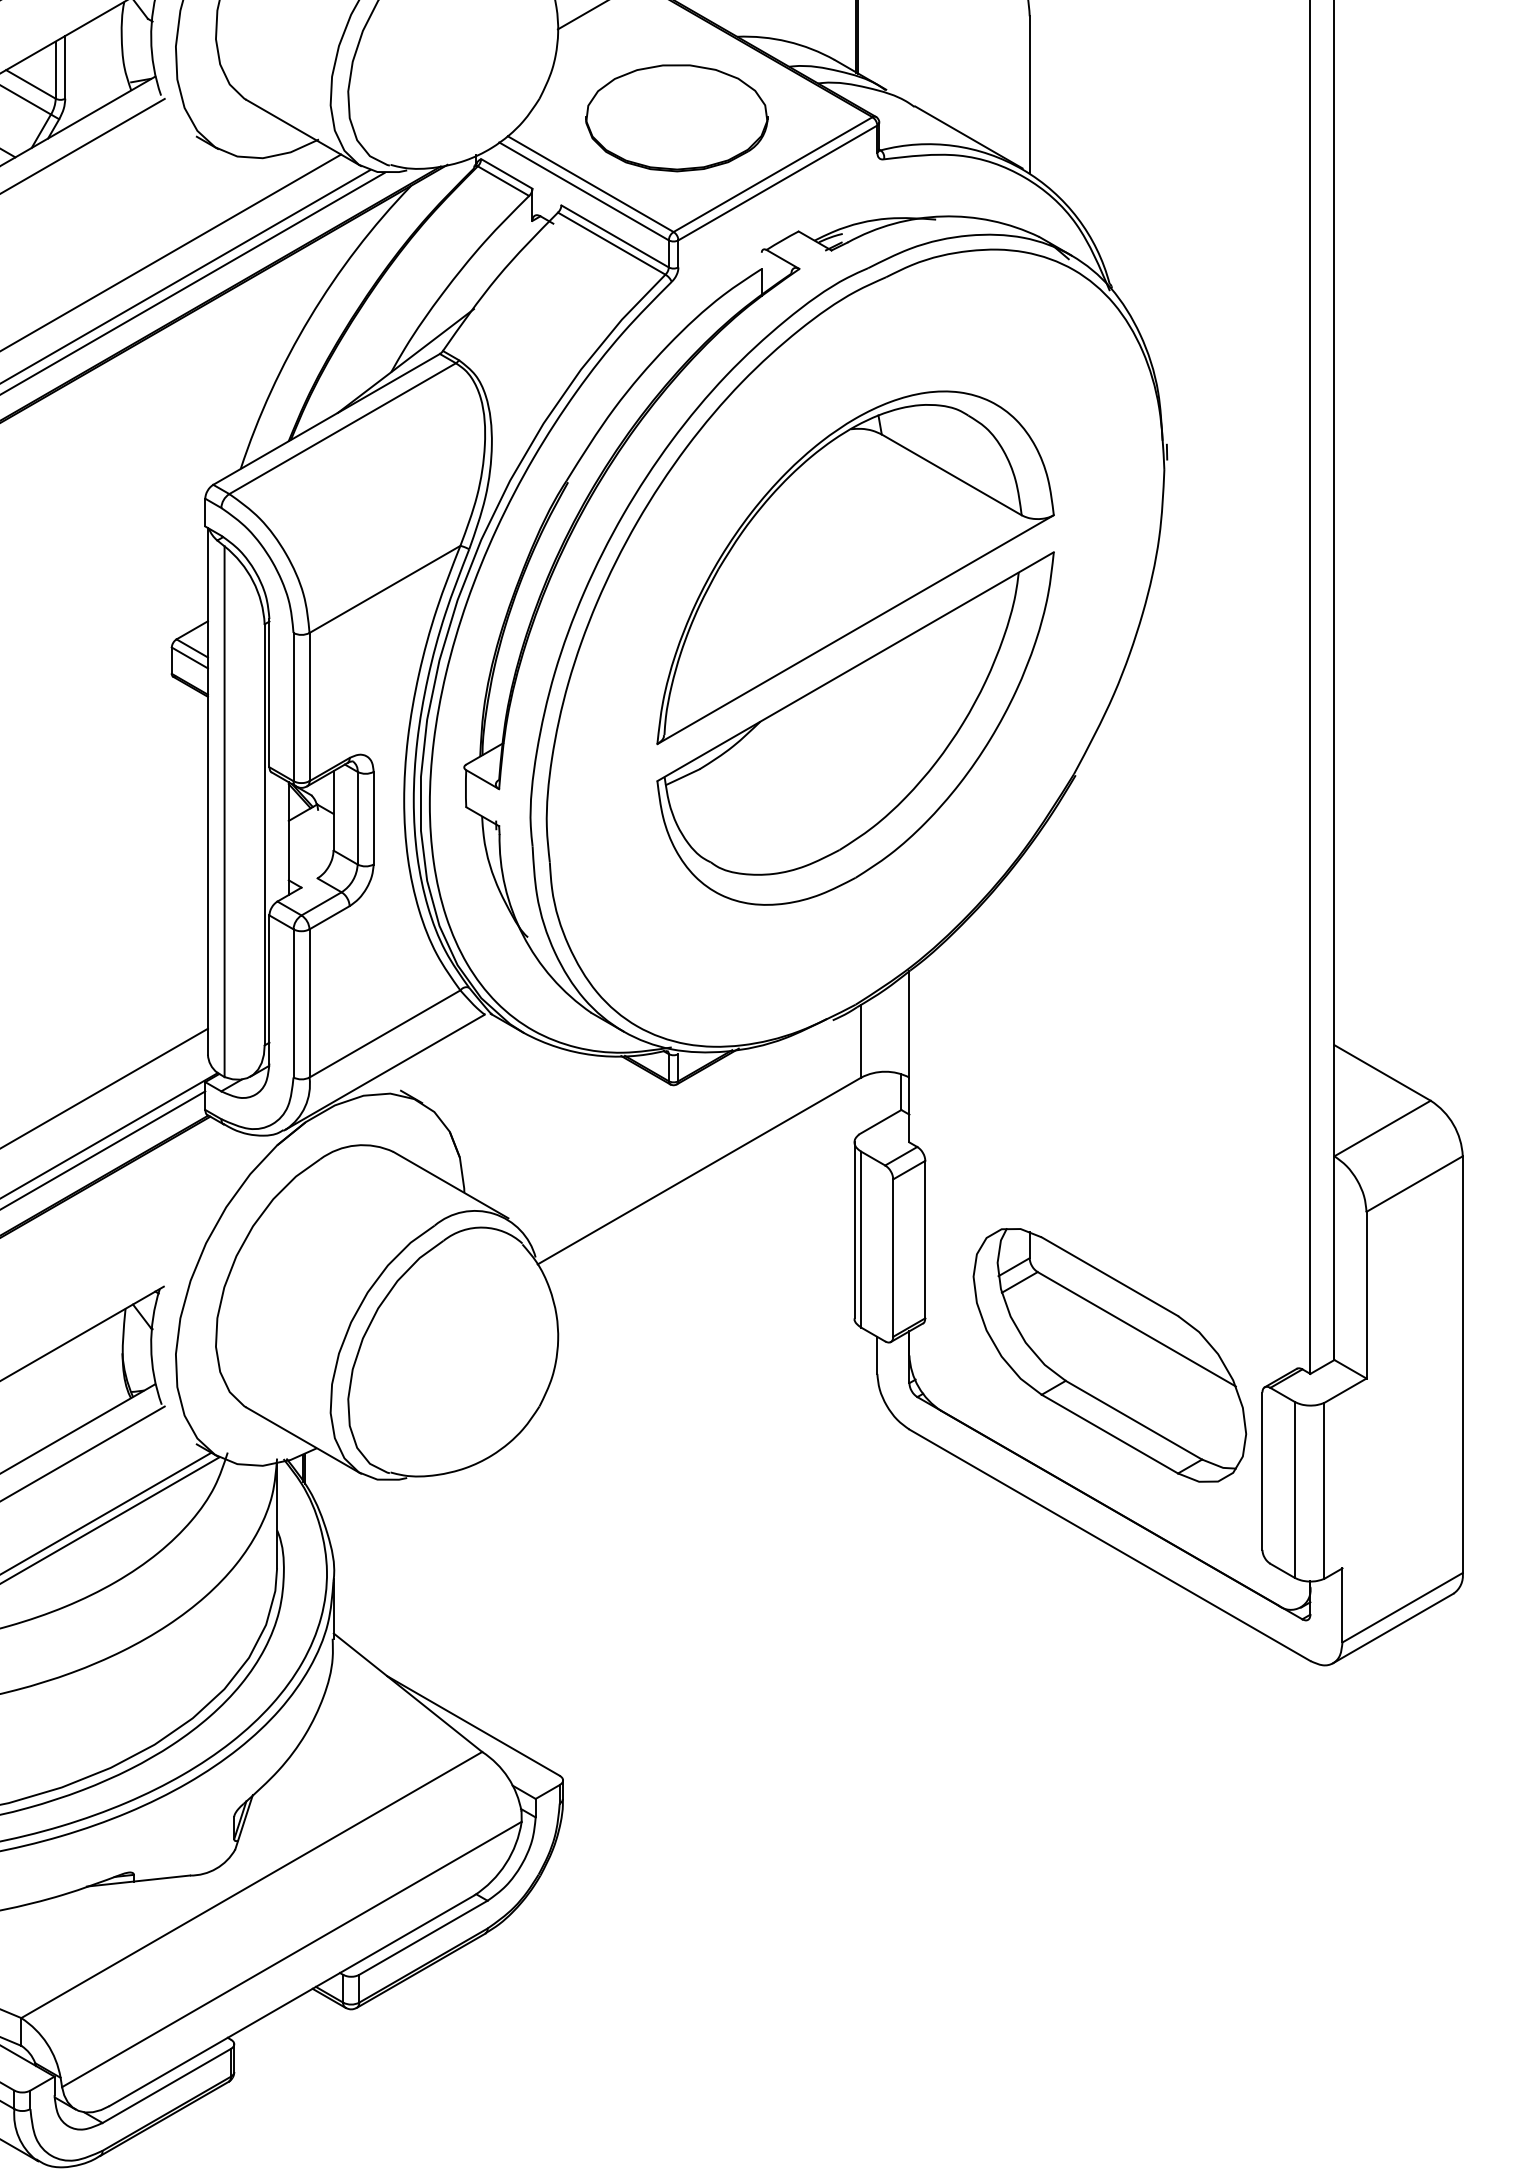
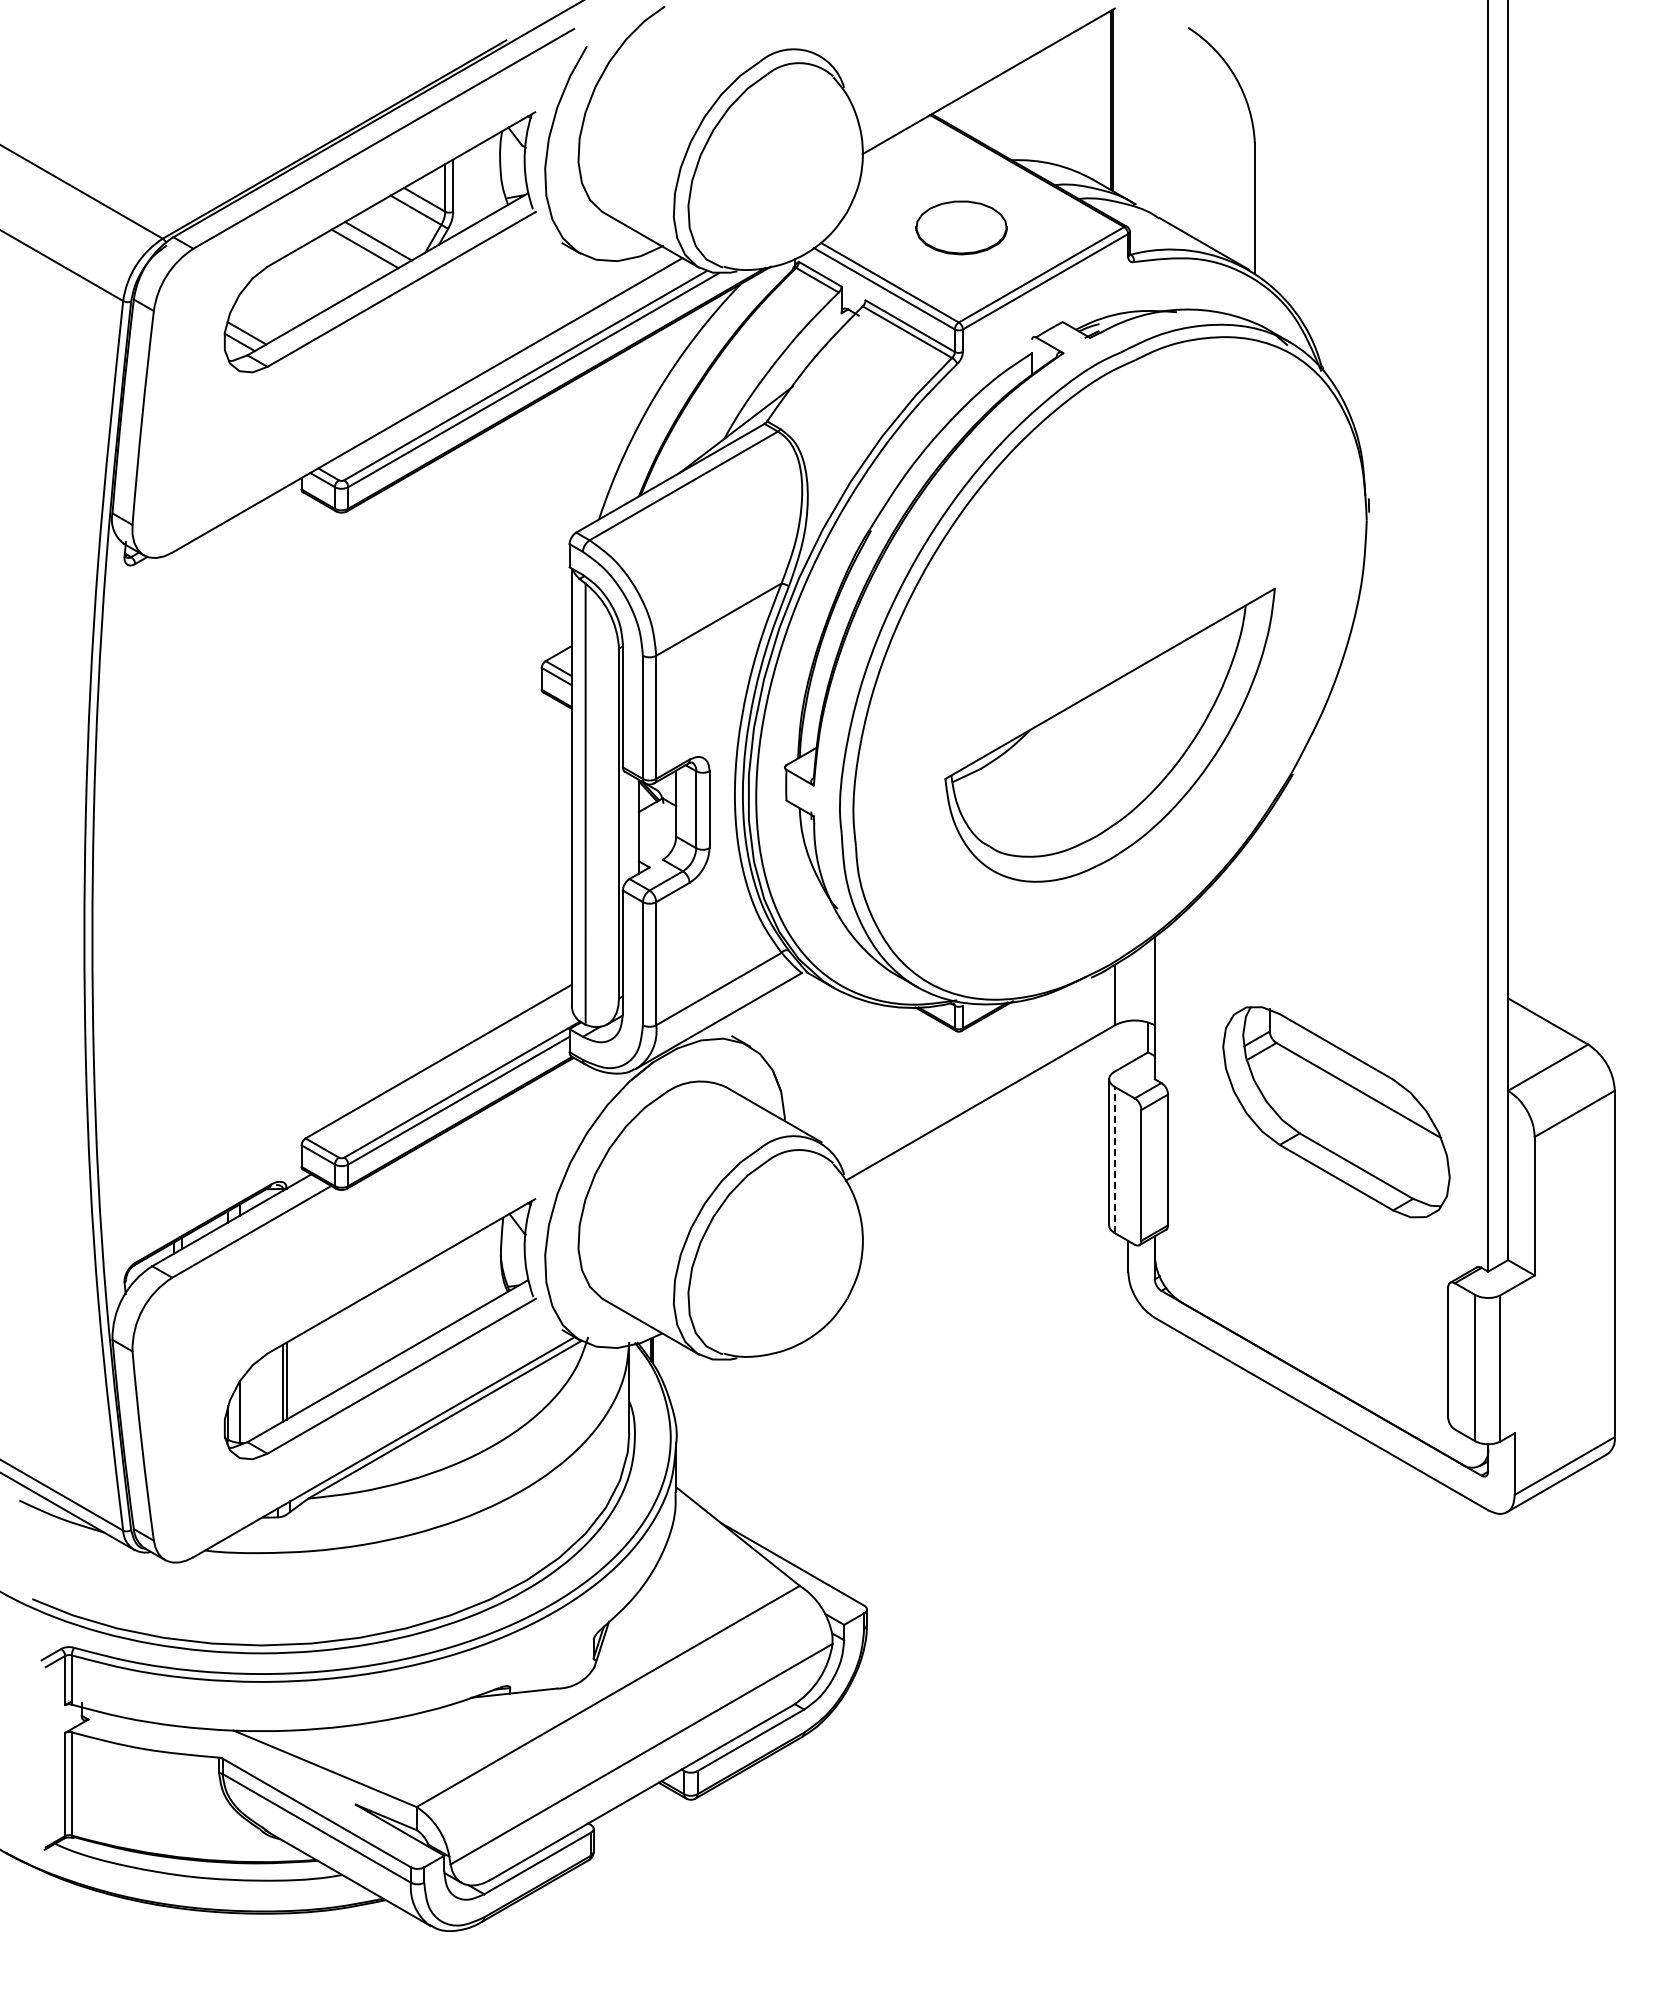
part: (676, 117) -> (961, 227), size x0.6
part: (854, 567) -> (1109, 601), removed
line: (860, 1238) -> (1114, 1159), solid -> dashed
part: (1109, 1355) -> (1336, 1112), moved

